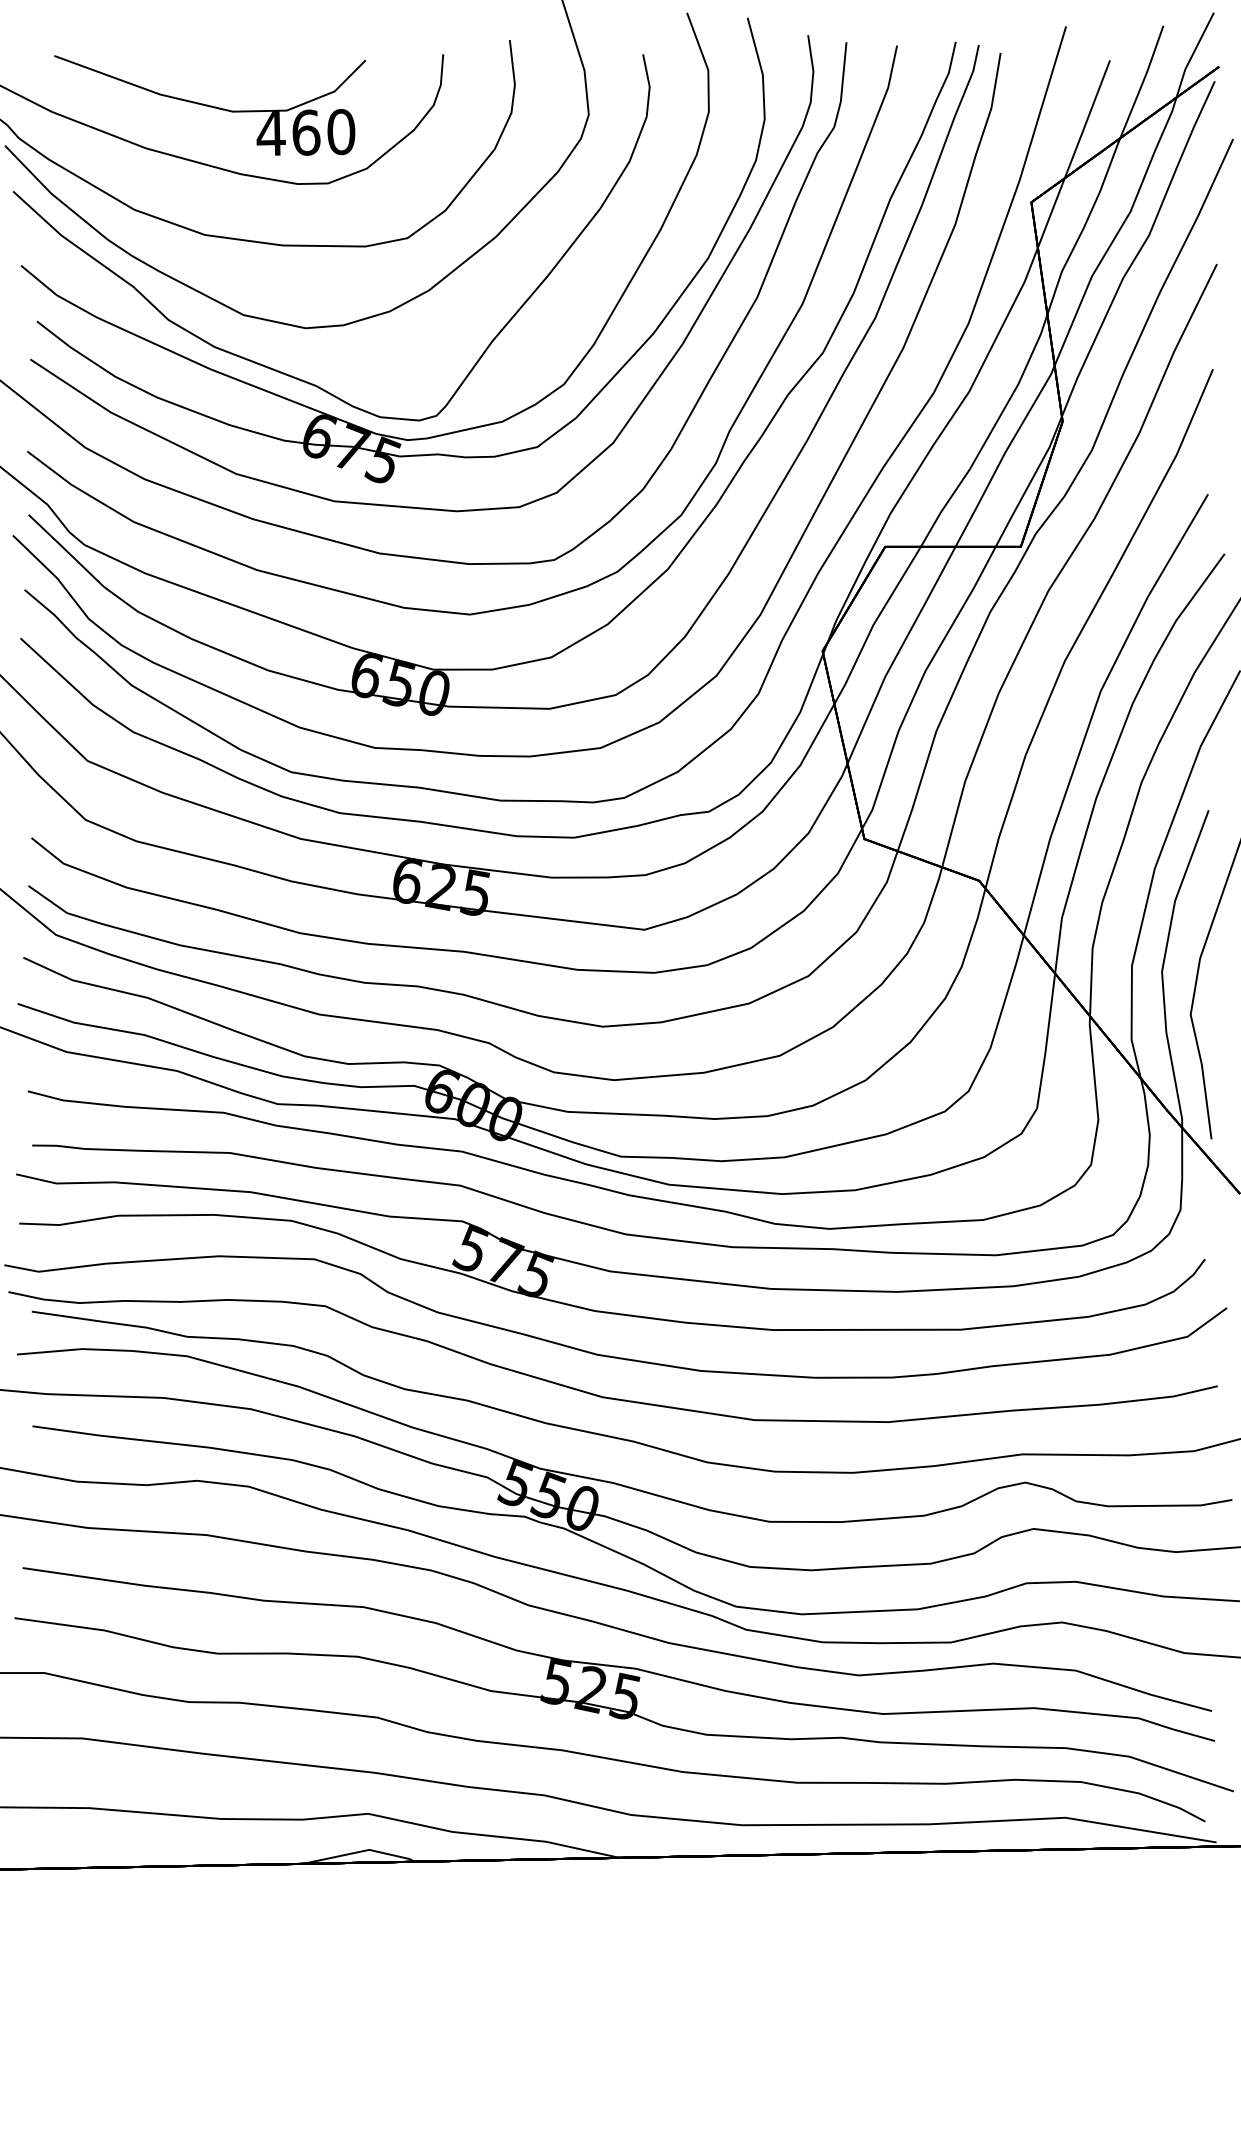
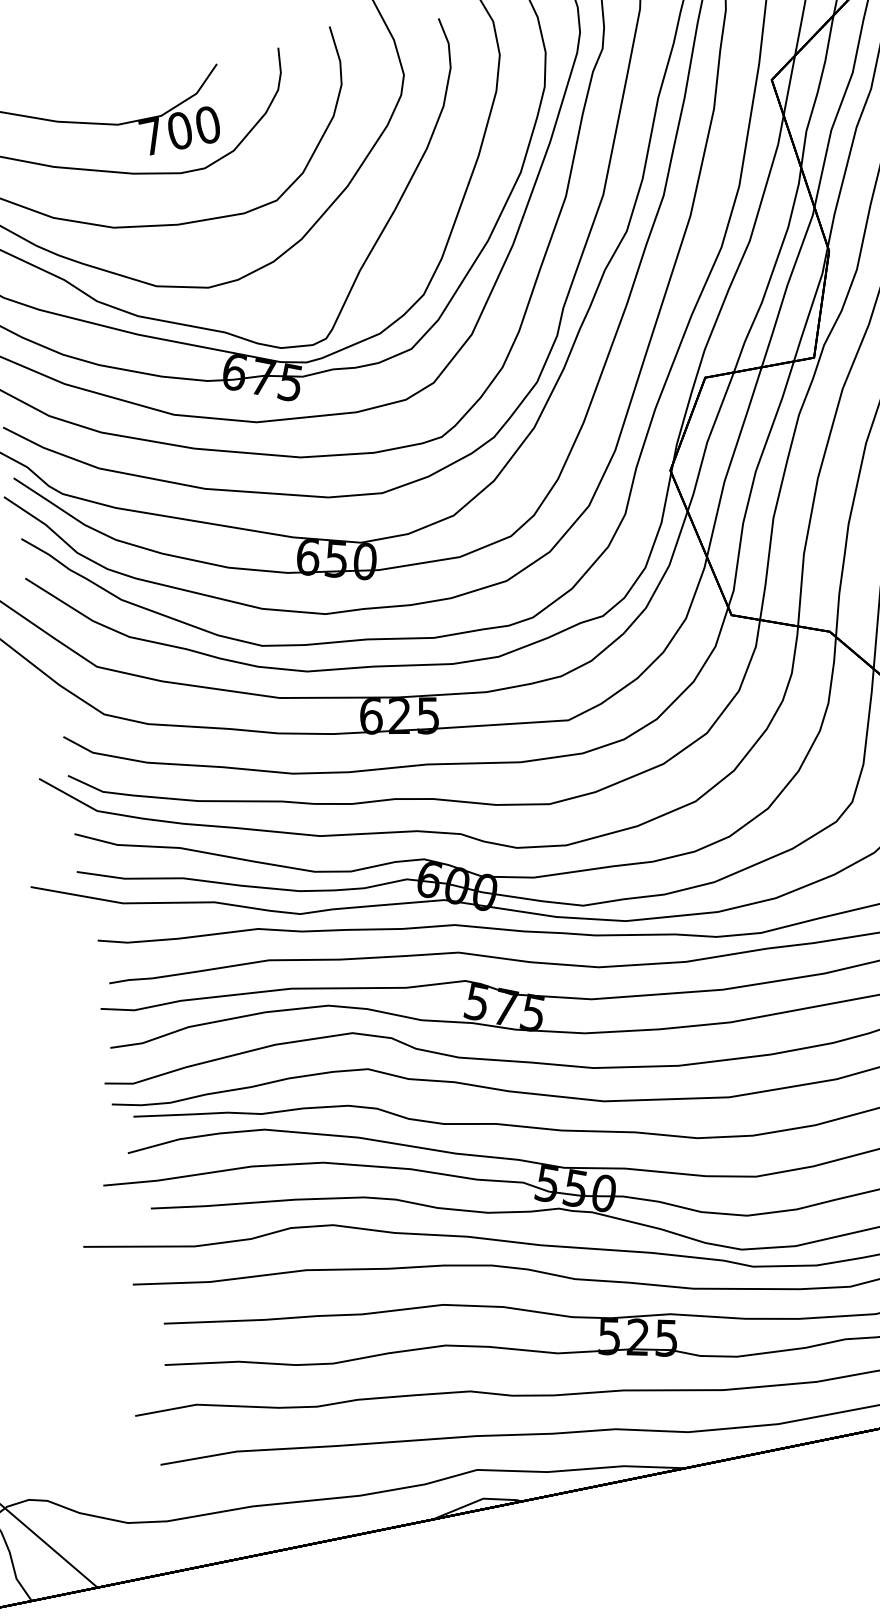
text: (288, 132) -> (165, 133), 460 -> 700

